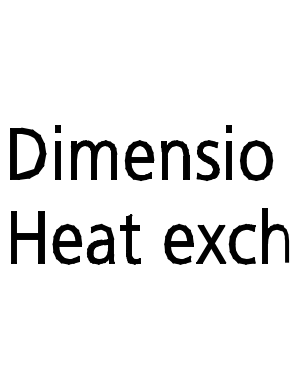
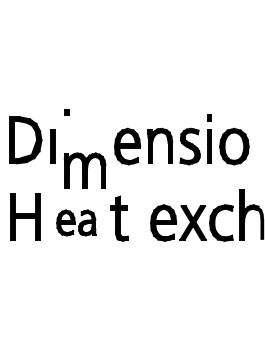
part: (57, 128) -> (66, 111), moved
part: (94, 159) -> (85, 170), moved
part: (83, 243) -> (76, 222), size x0.7

